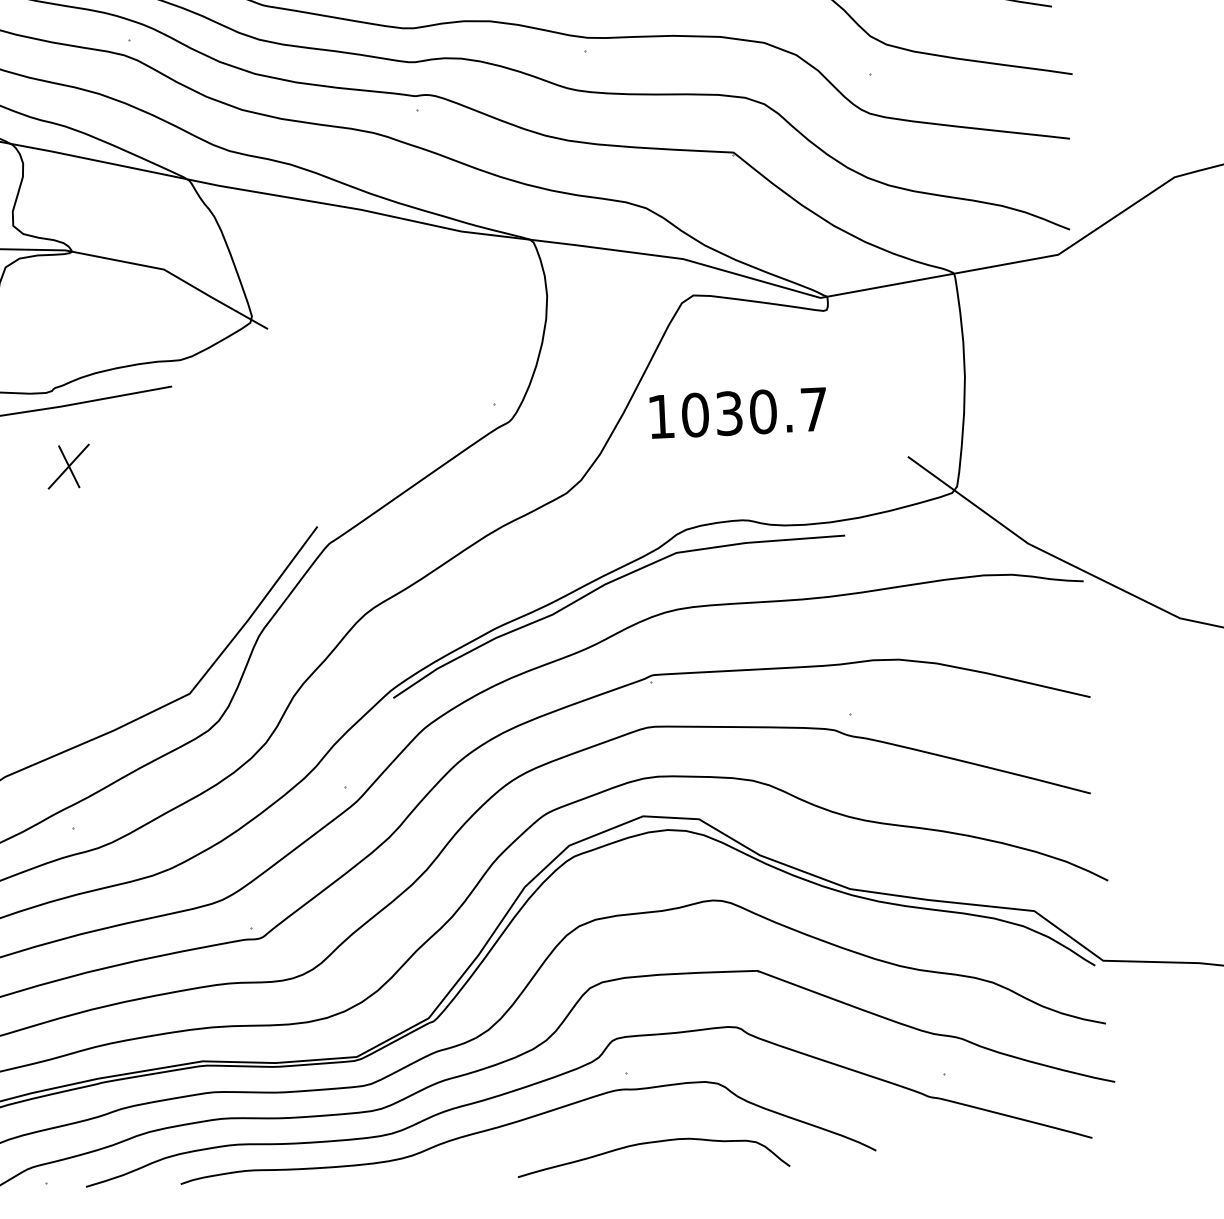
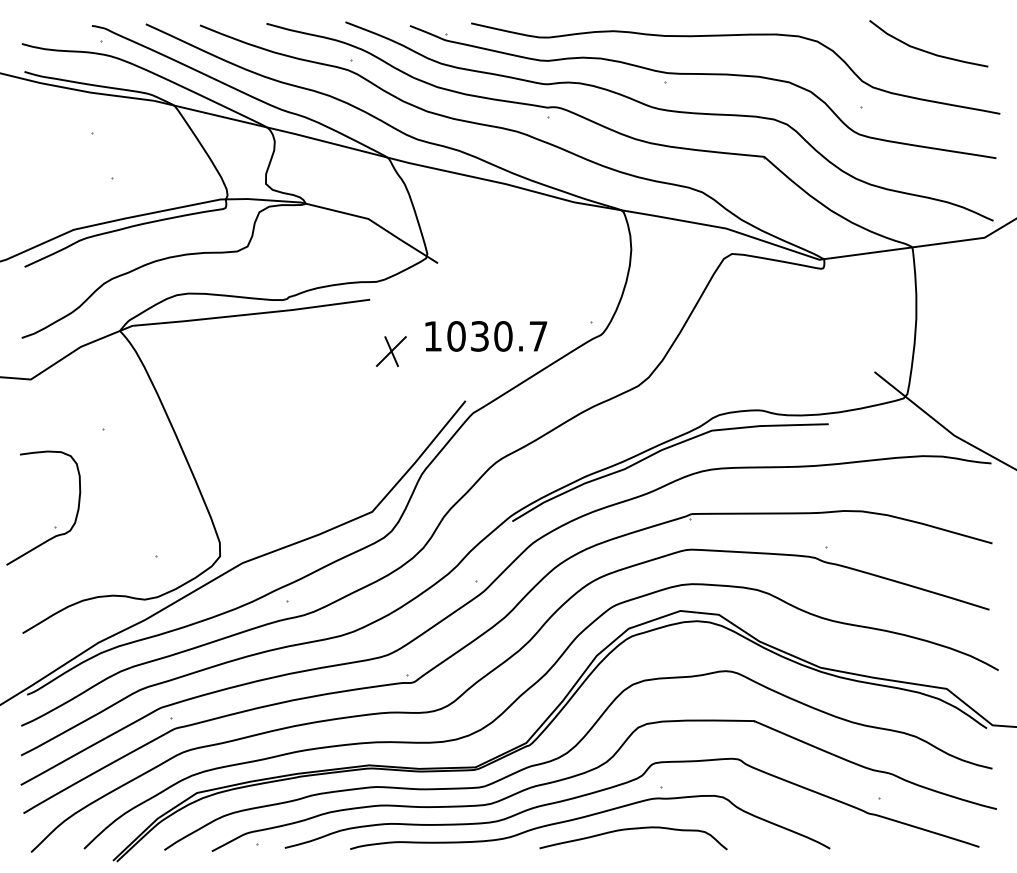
text: (738, 413) -> (486, 336), moved
part: (68, 466) -> (391, 351), moved
curve: (652, 1143) -> (633, 829), moved

